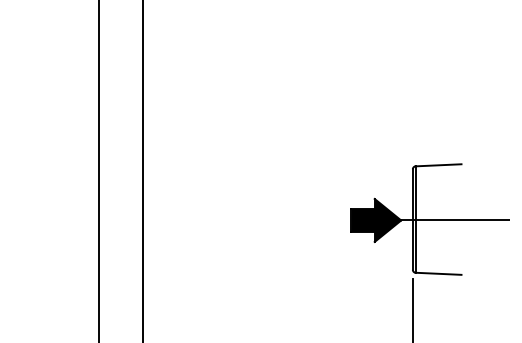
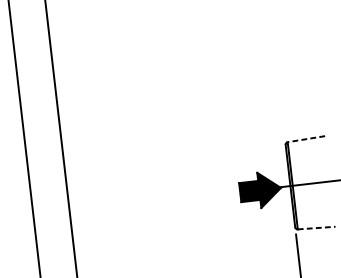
line: (438, 165) -> (306, 139), solid -> dashed
line: (438, 273) -> (316, 227), solid -> dashed

